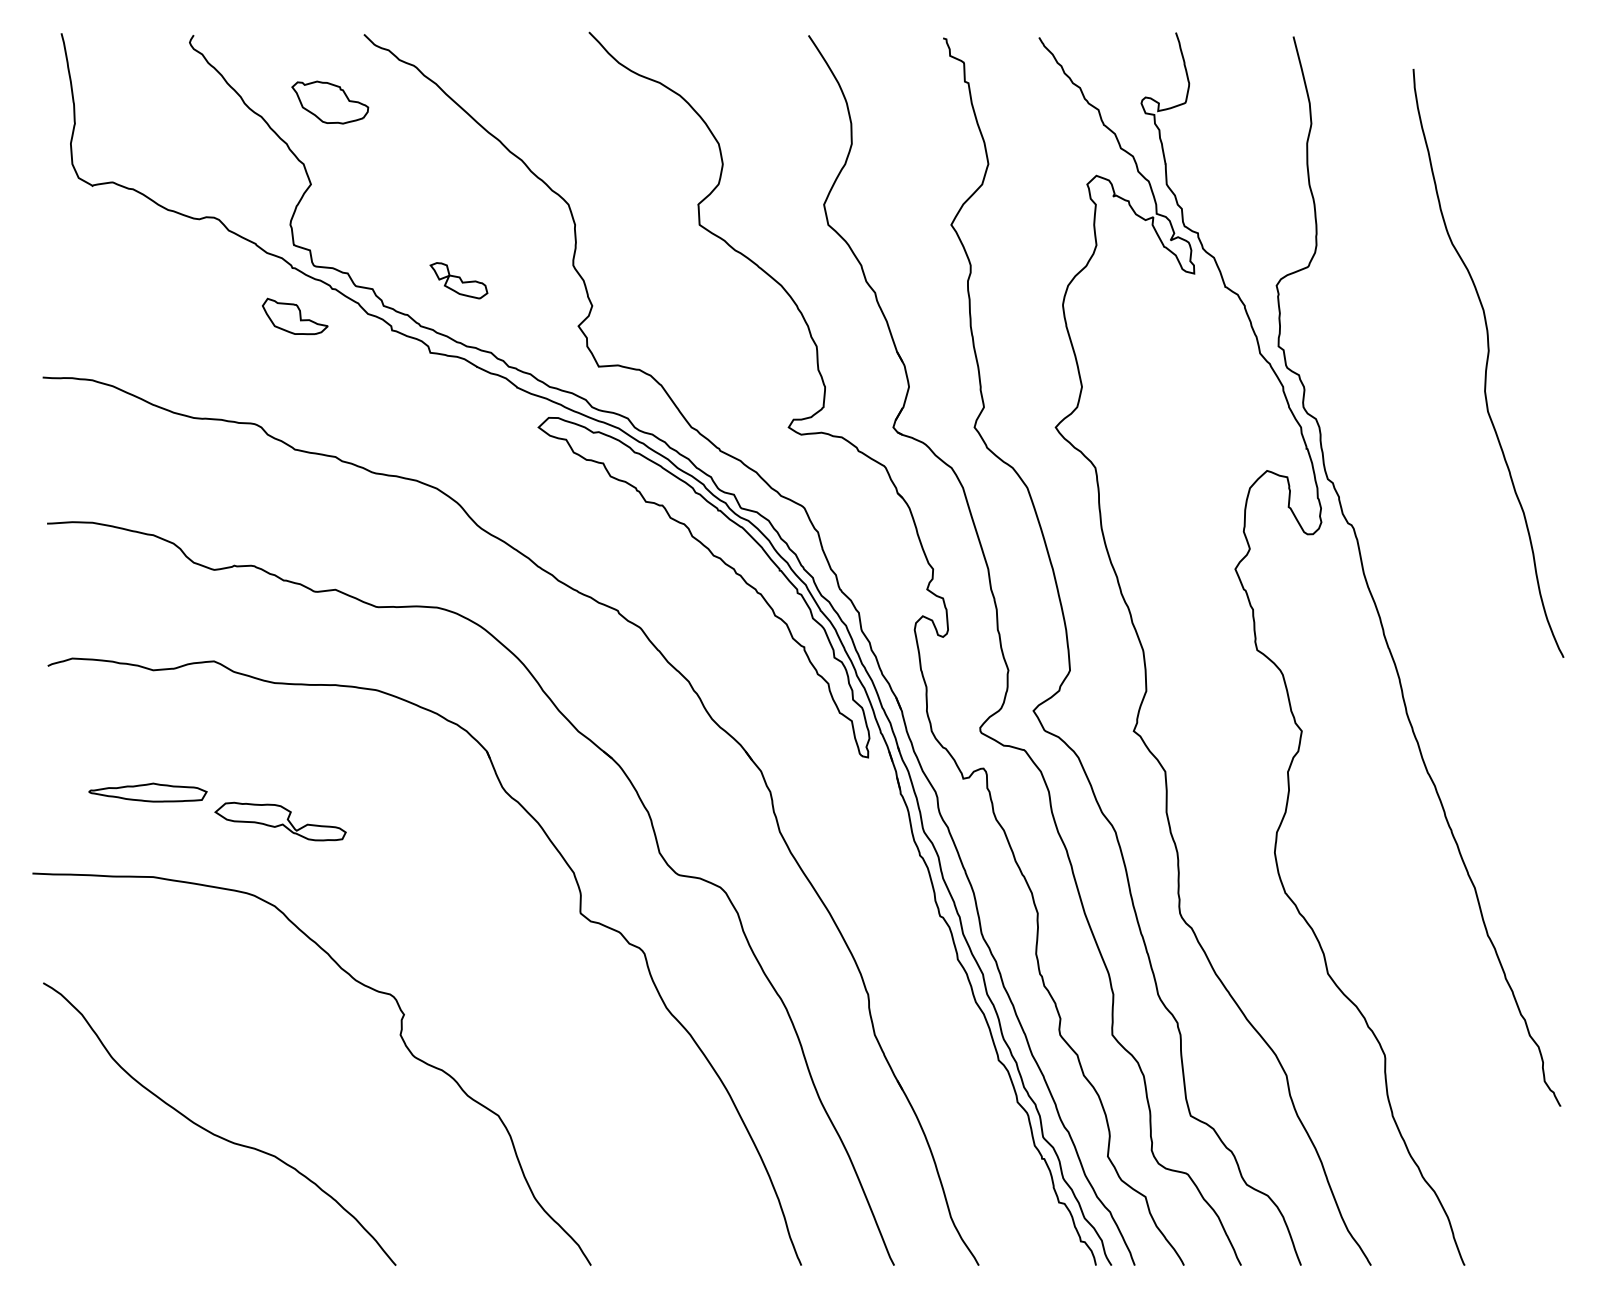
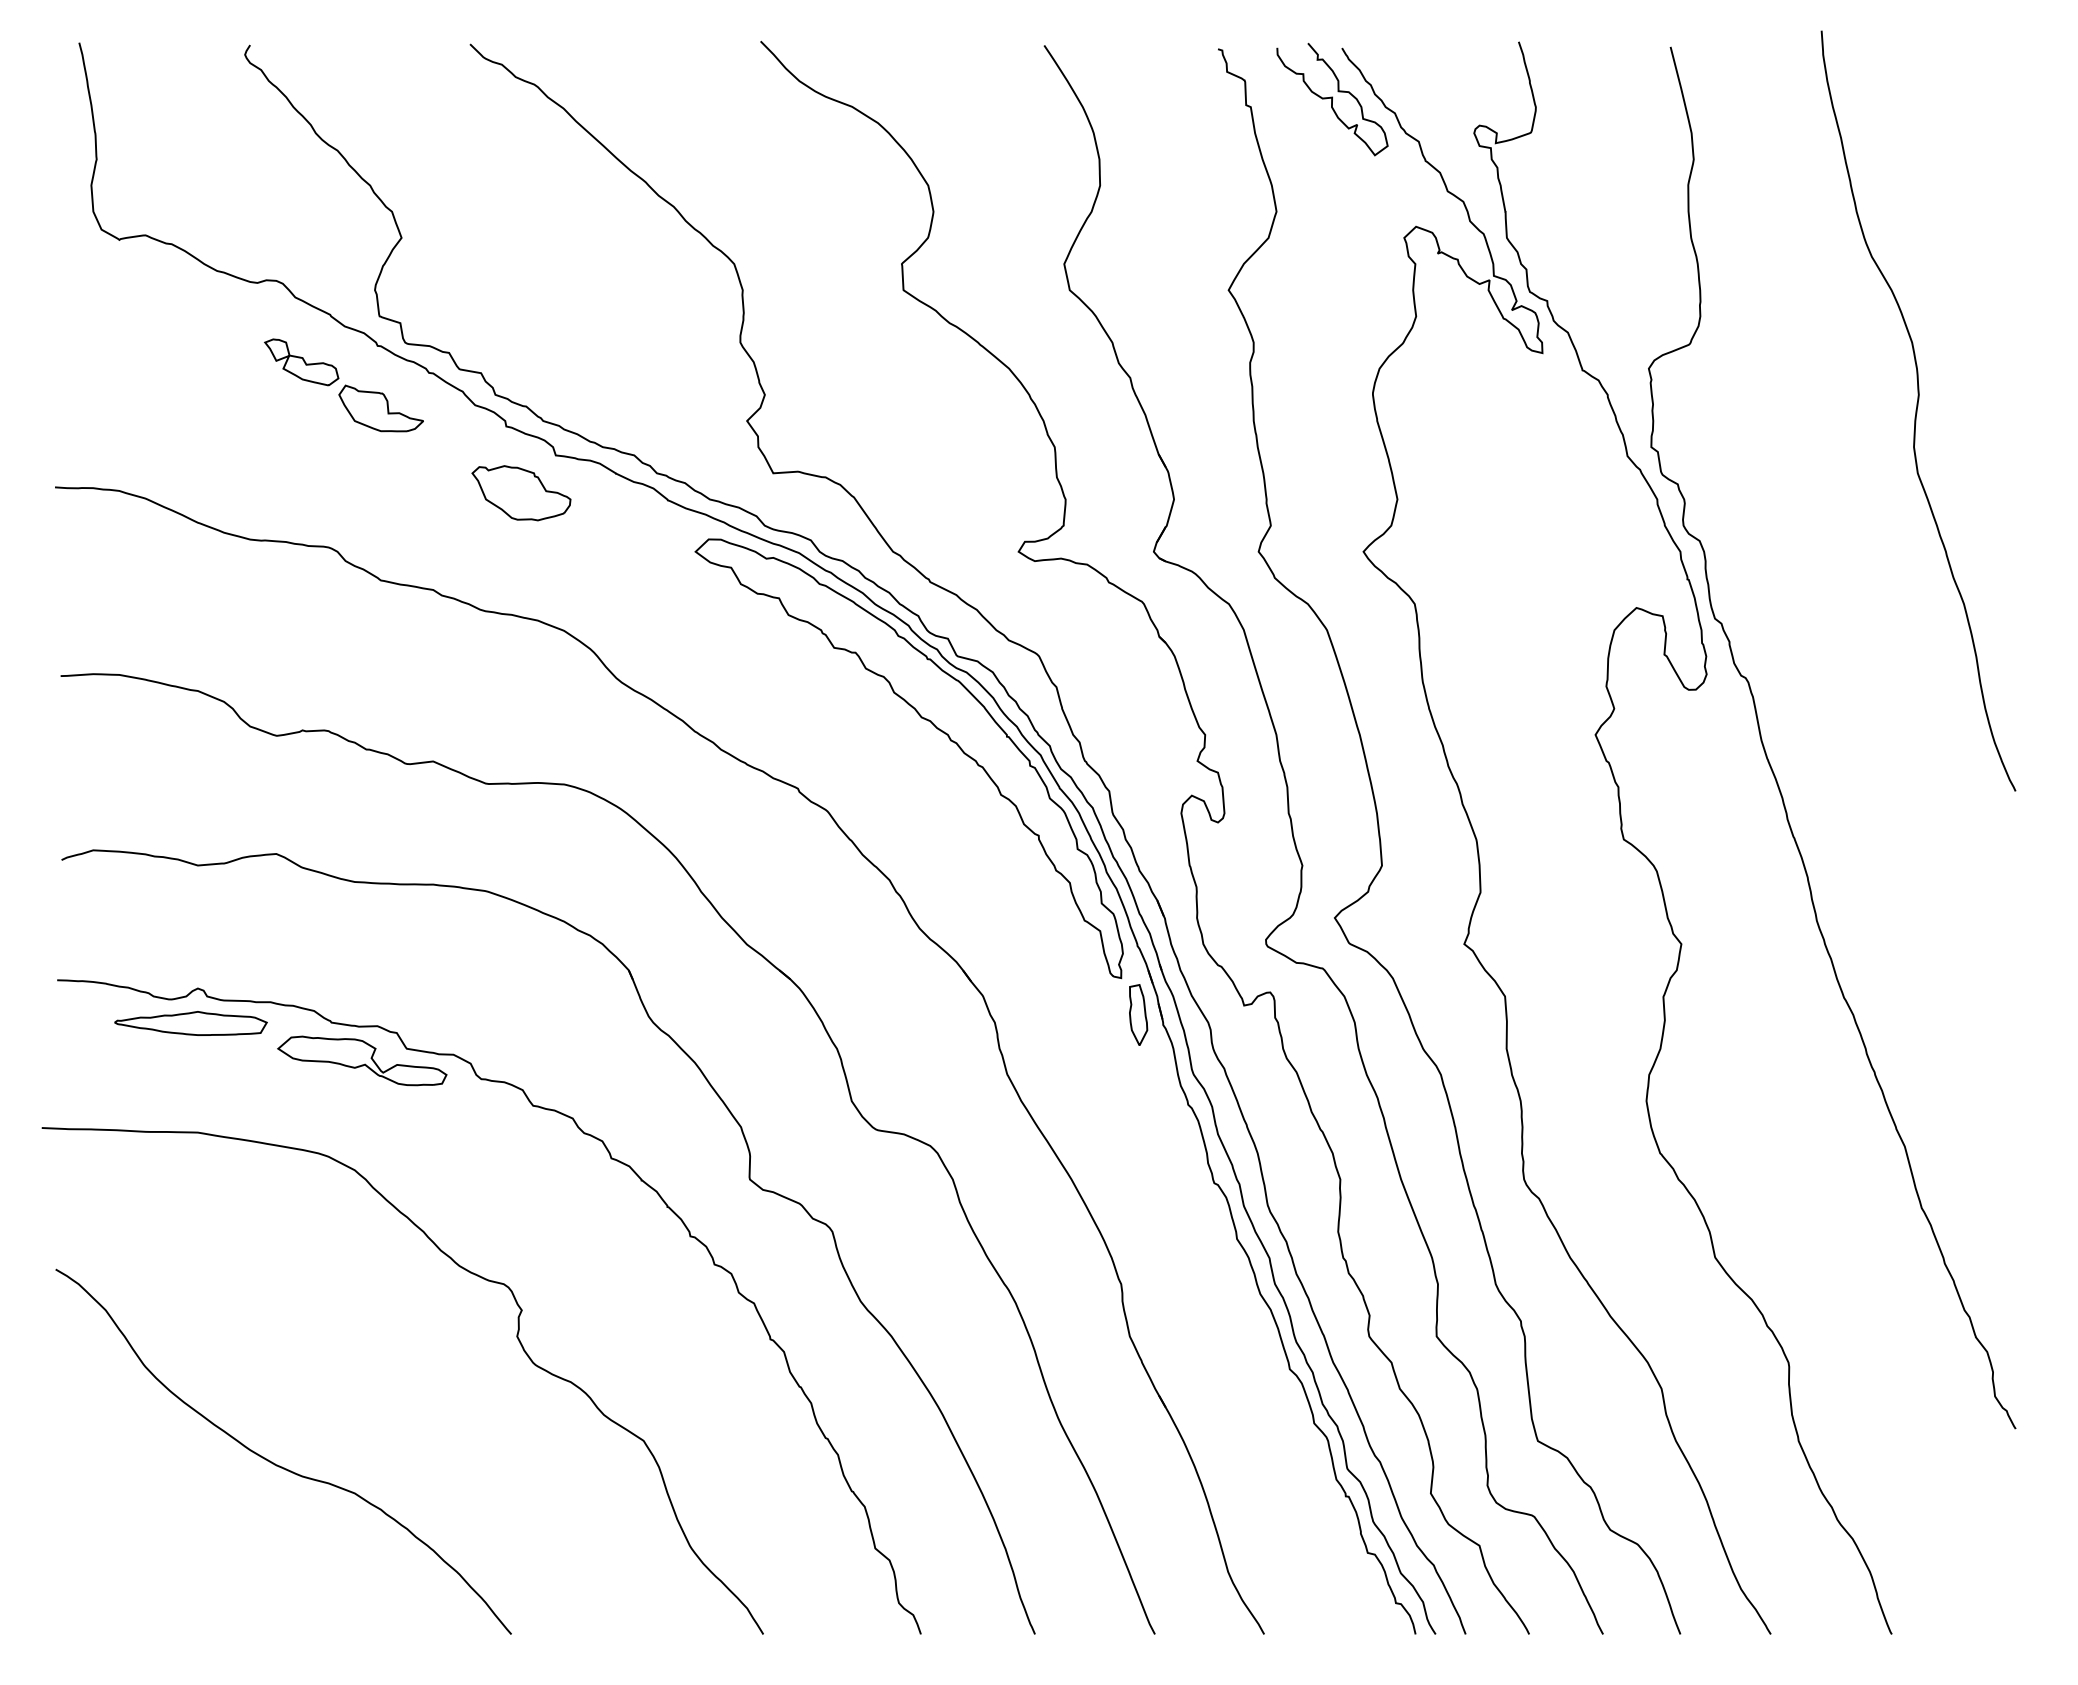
curve: (1031, 77) -> (1332, 99), added
part: (330, 102) -> (521, 493), moved
part: (458, 280) -> (301, 362), moved
curve: (1487, 362) -> (1917, 410), moved
part: (881, 785) -> (1138, 1014), added
curve: (473, 897) -> (611, 1159), added

